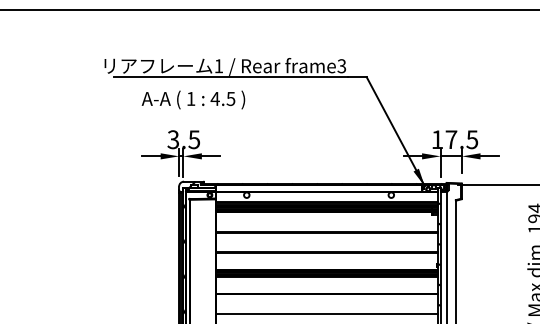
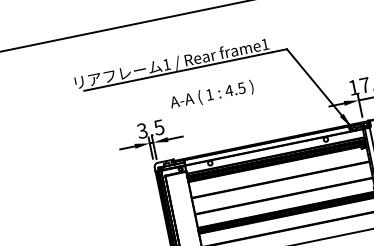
text: (341, 66) -> (264, 44), frame3 -> frame1
text: (193, 99) -> (211, 94), moved

